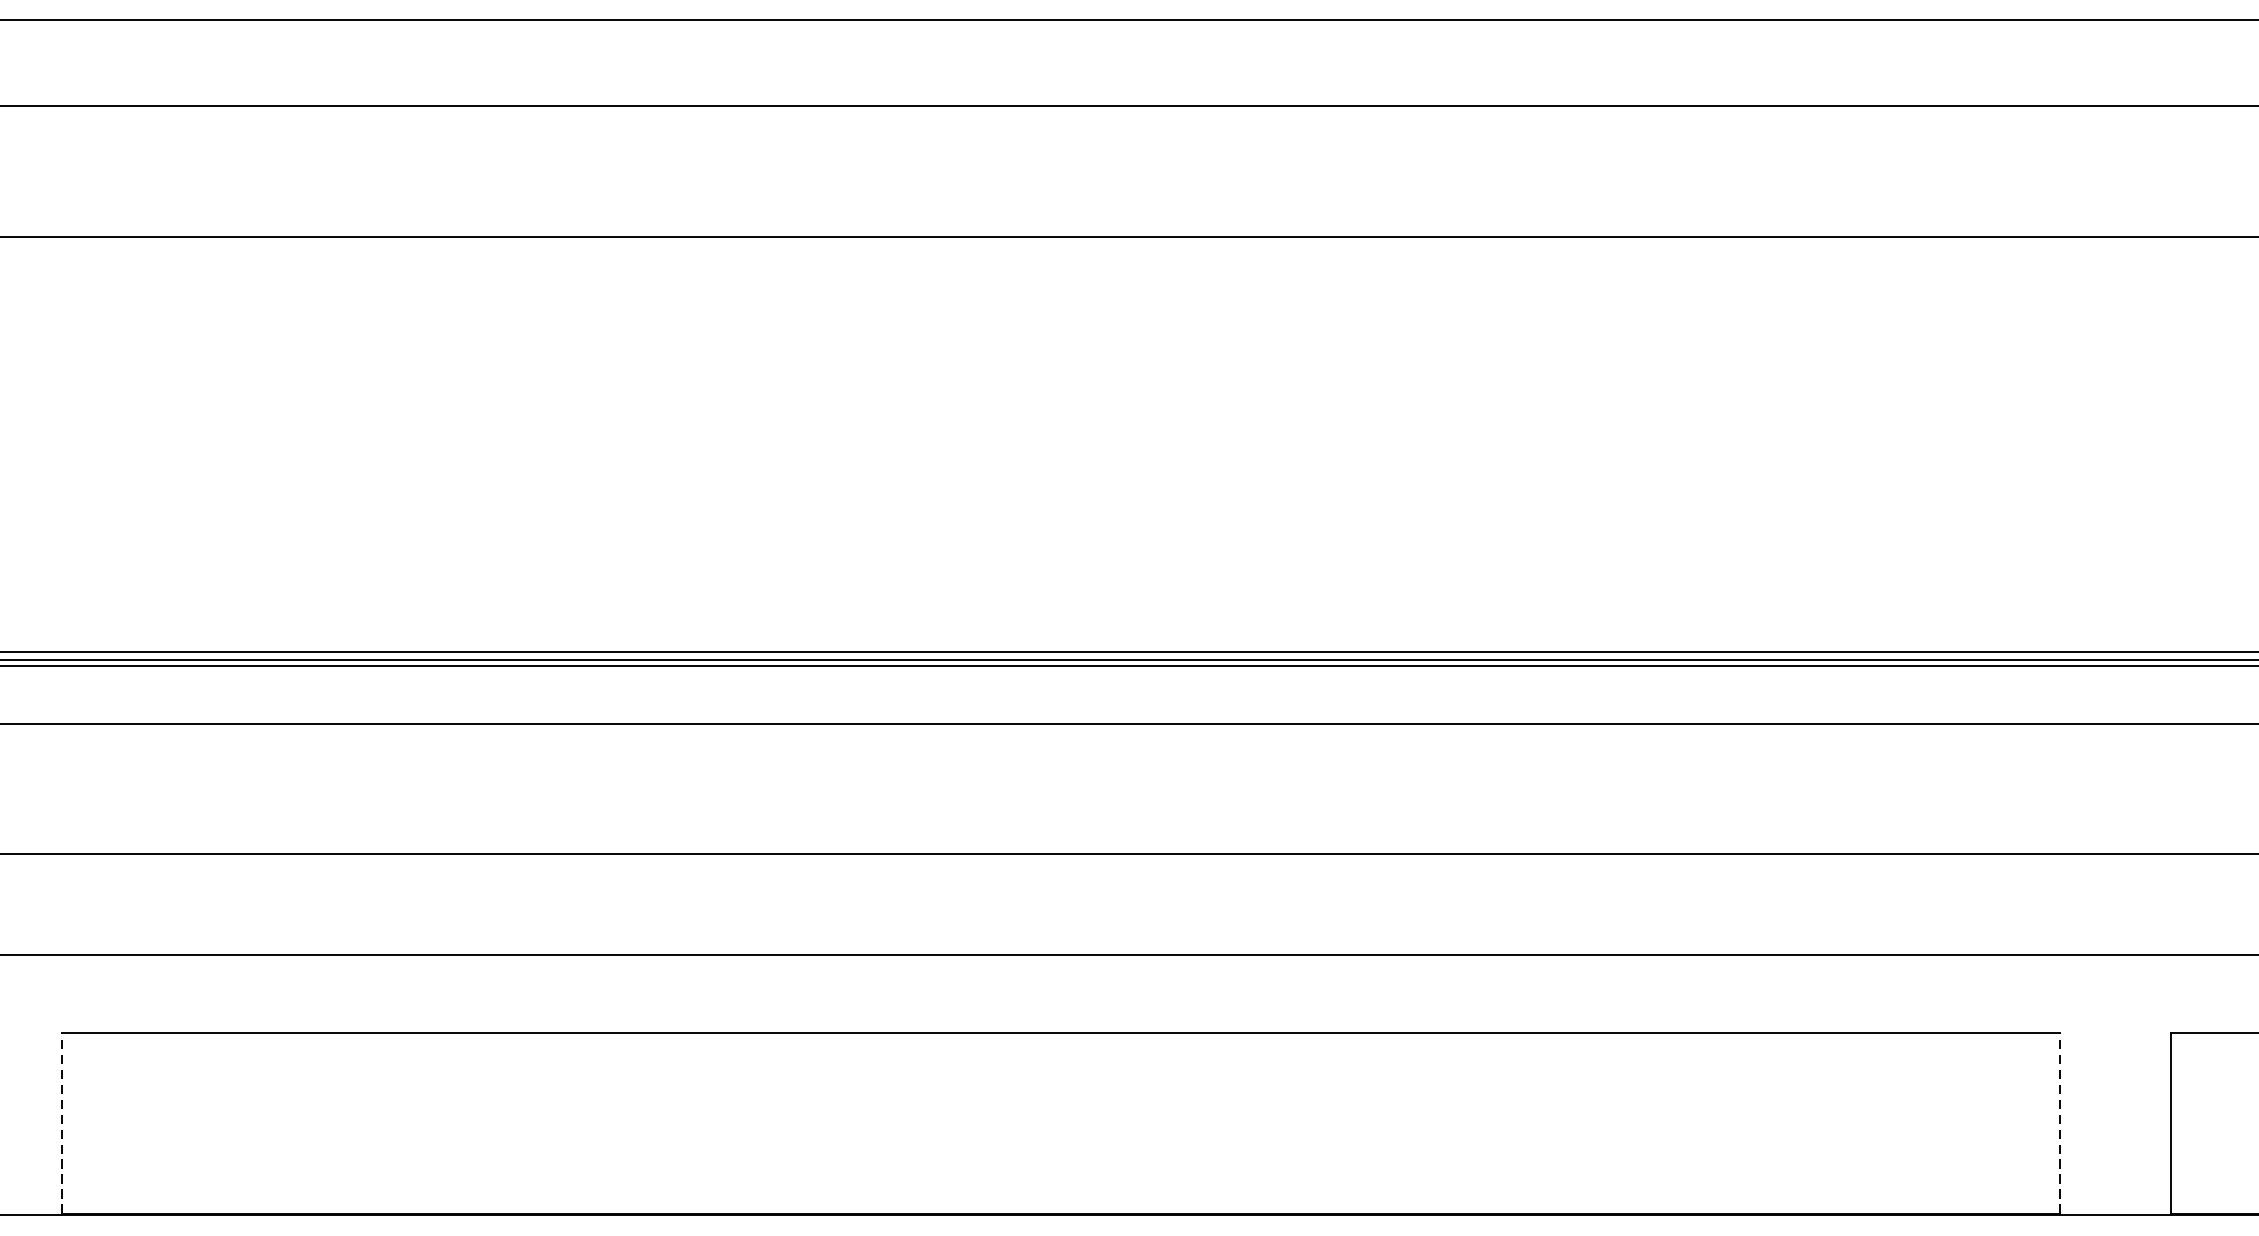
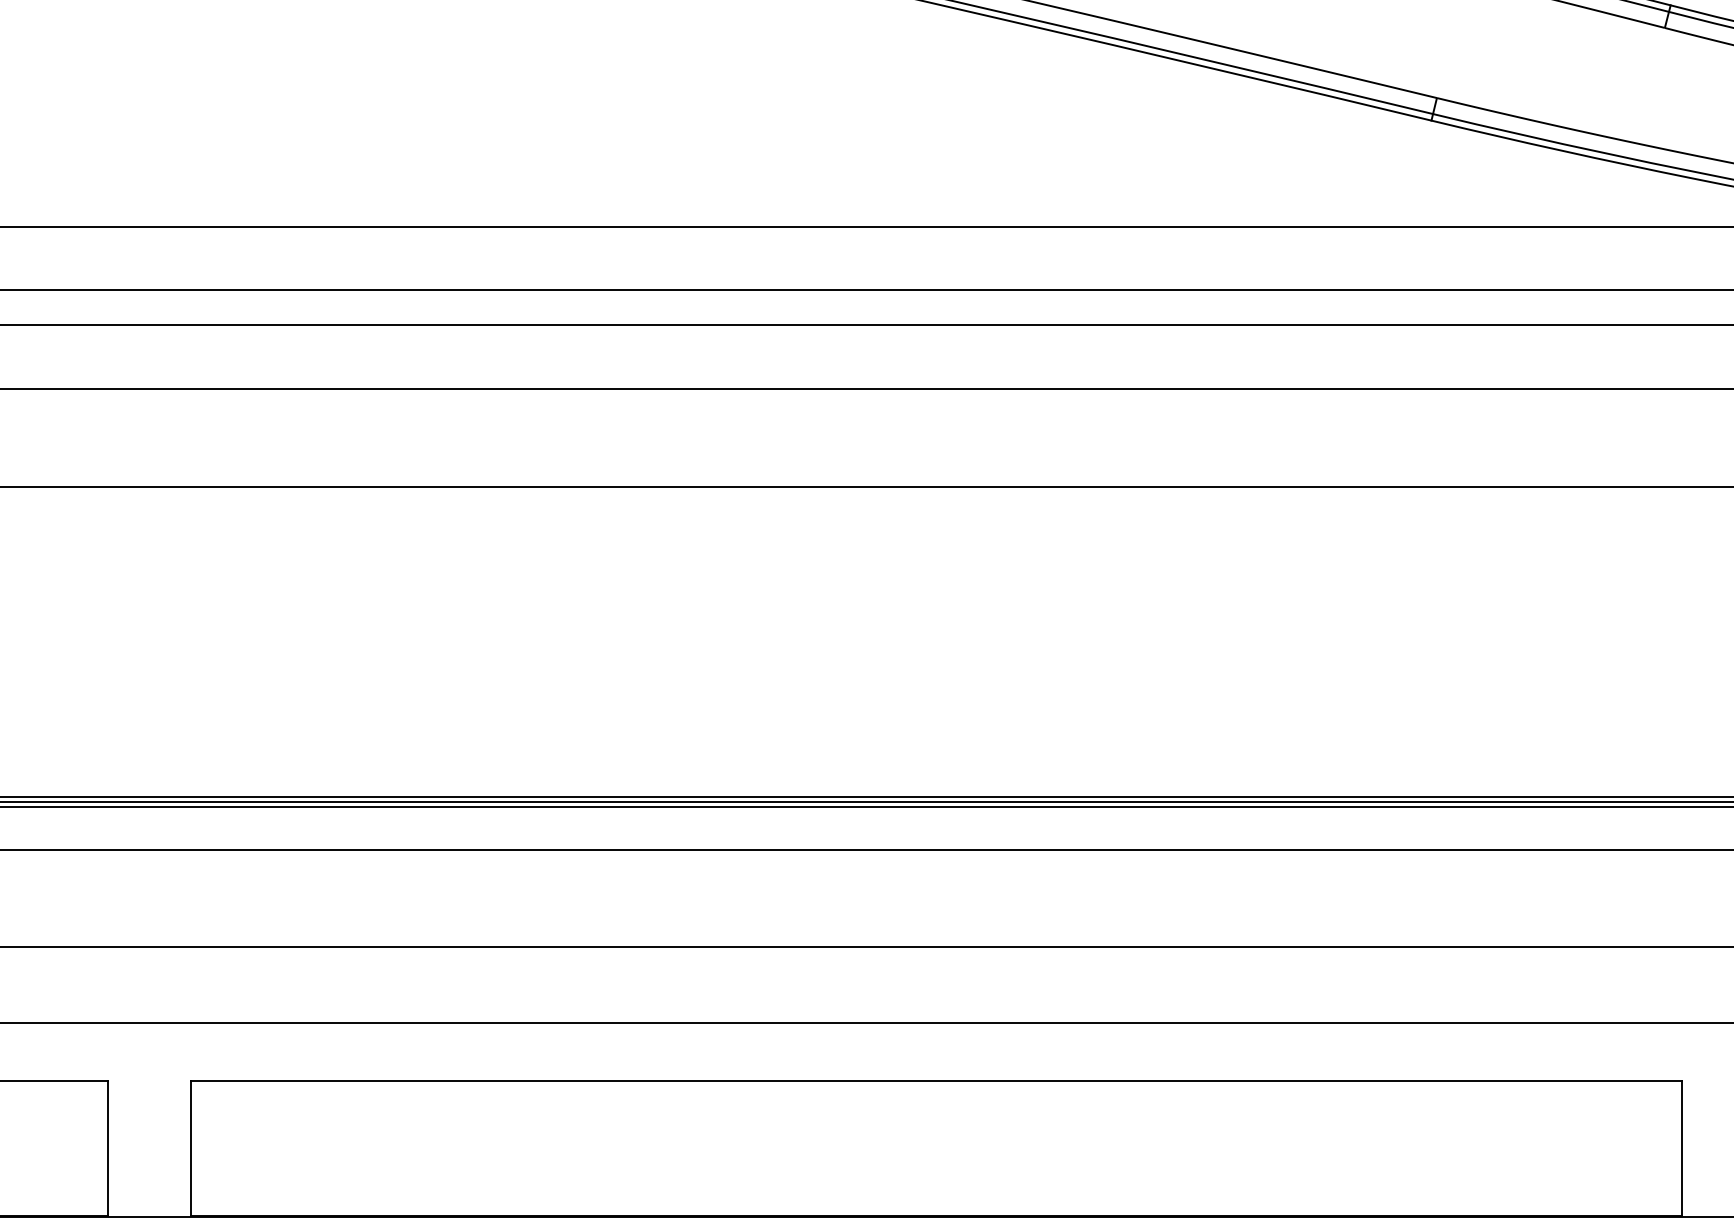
line: (61, 1123) -> (190, 1148), dashed -> solid
line: (2059, 1123) -> (1681, 1148), dashed -> solid

